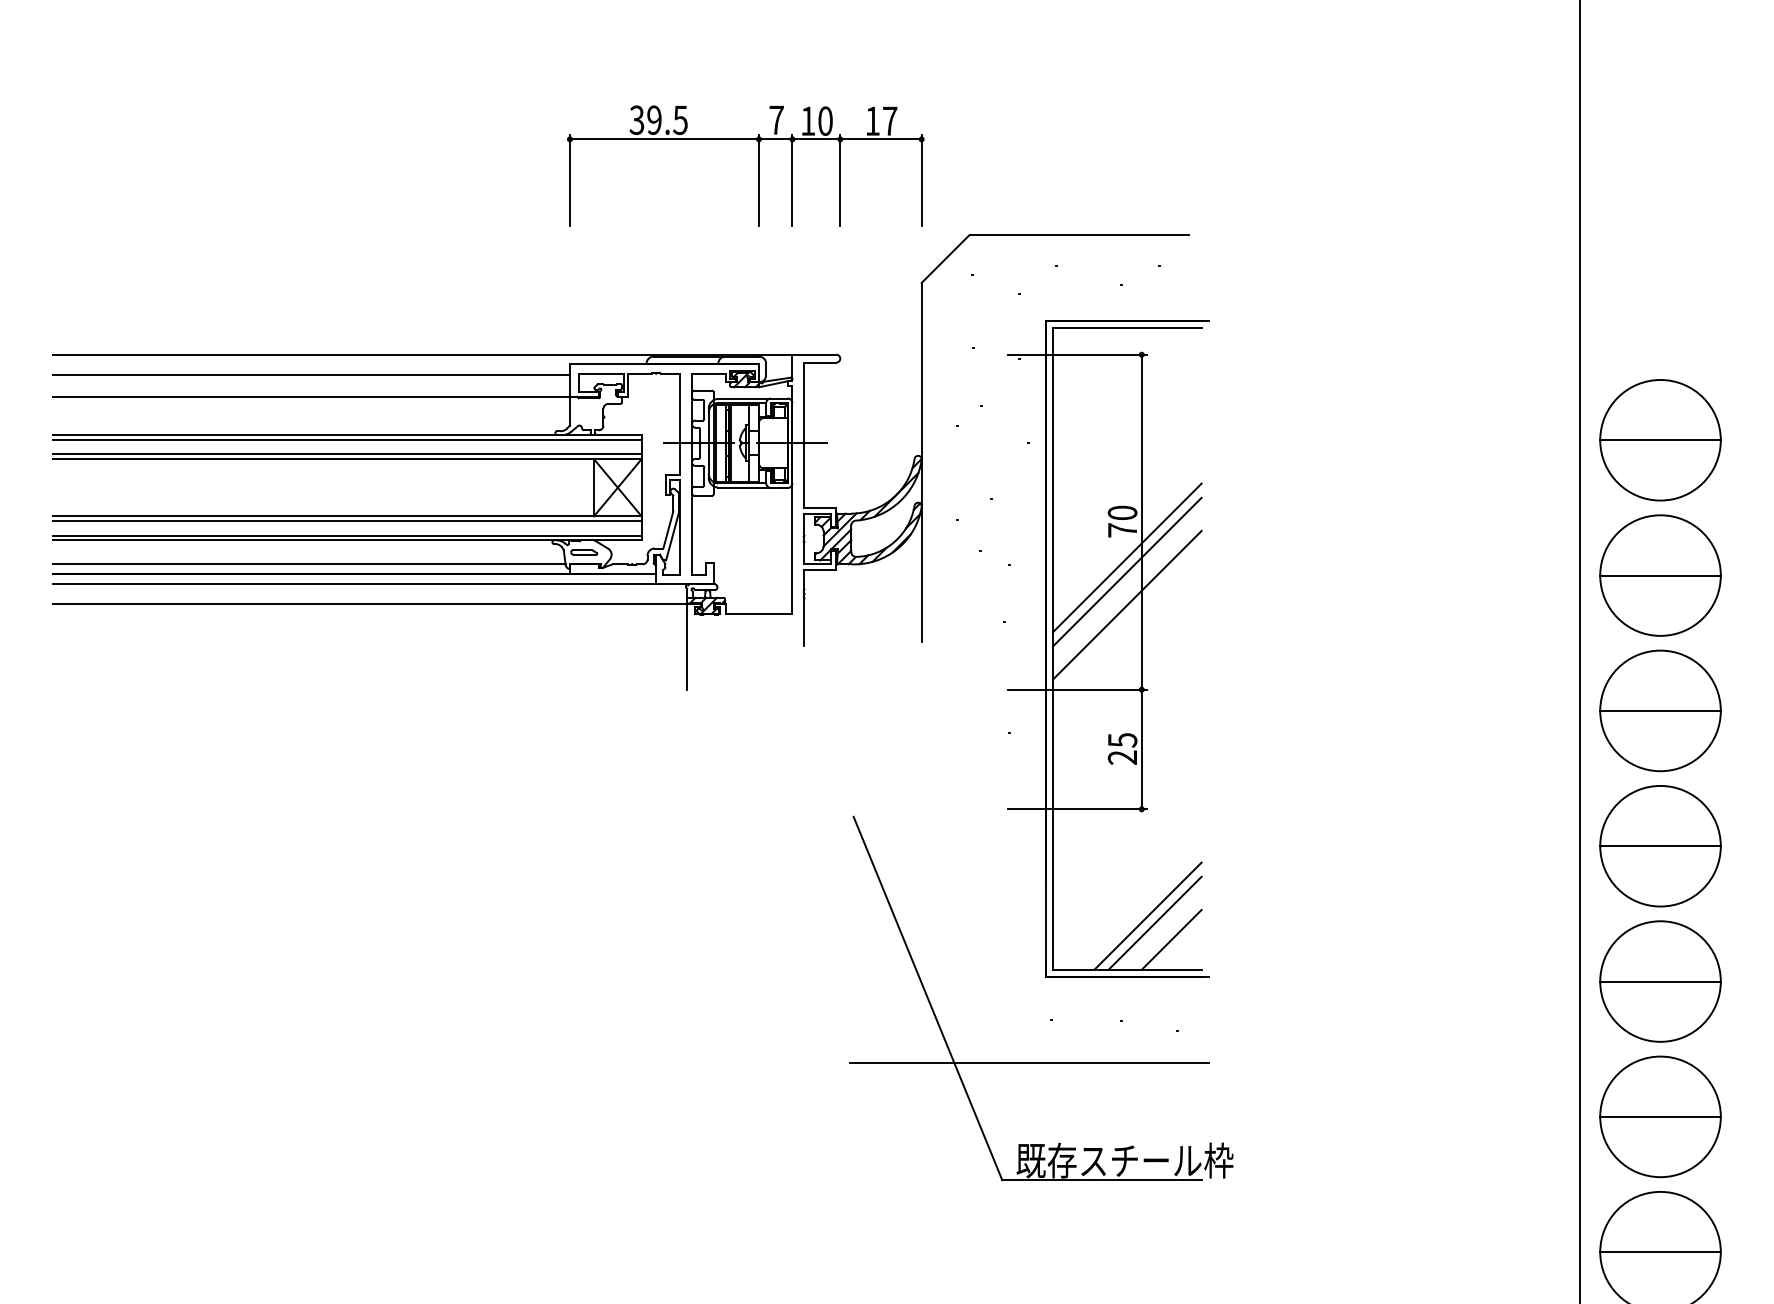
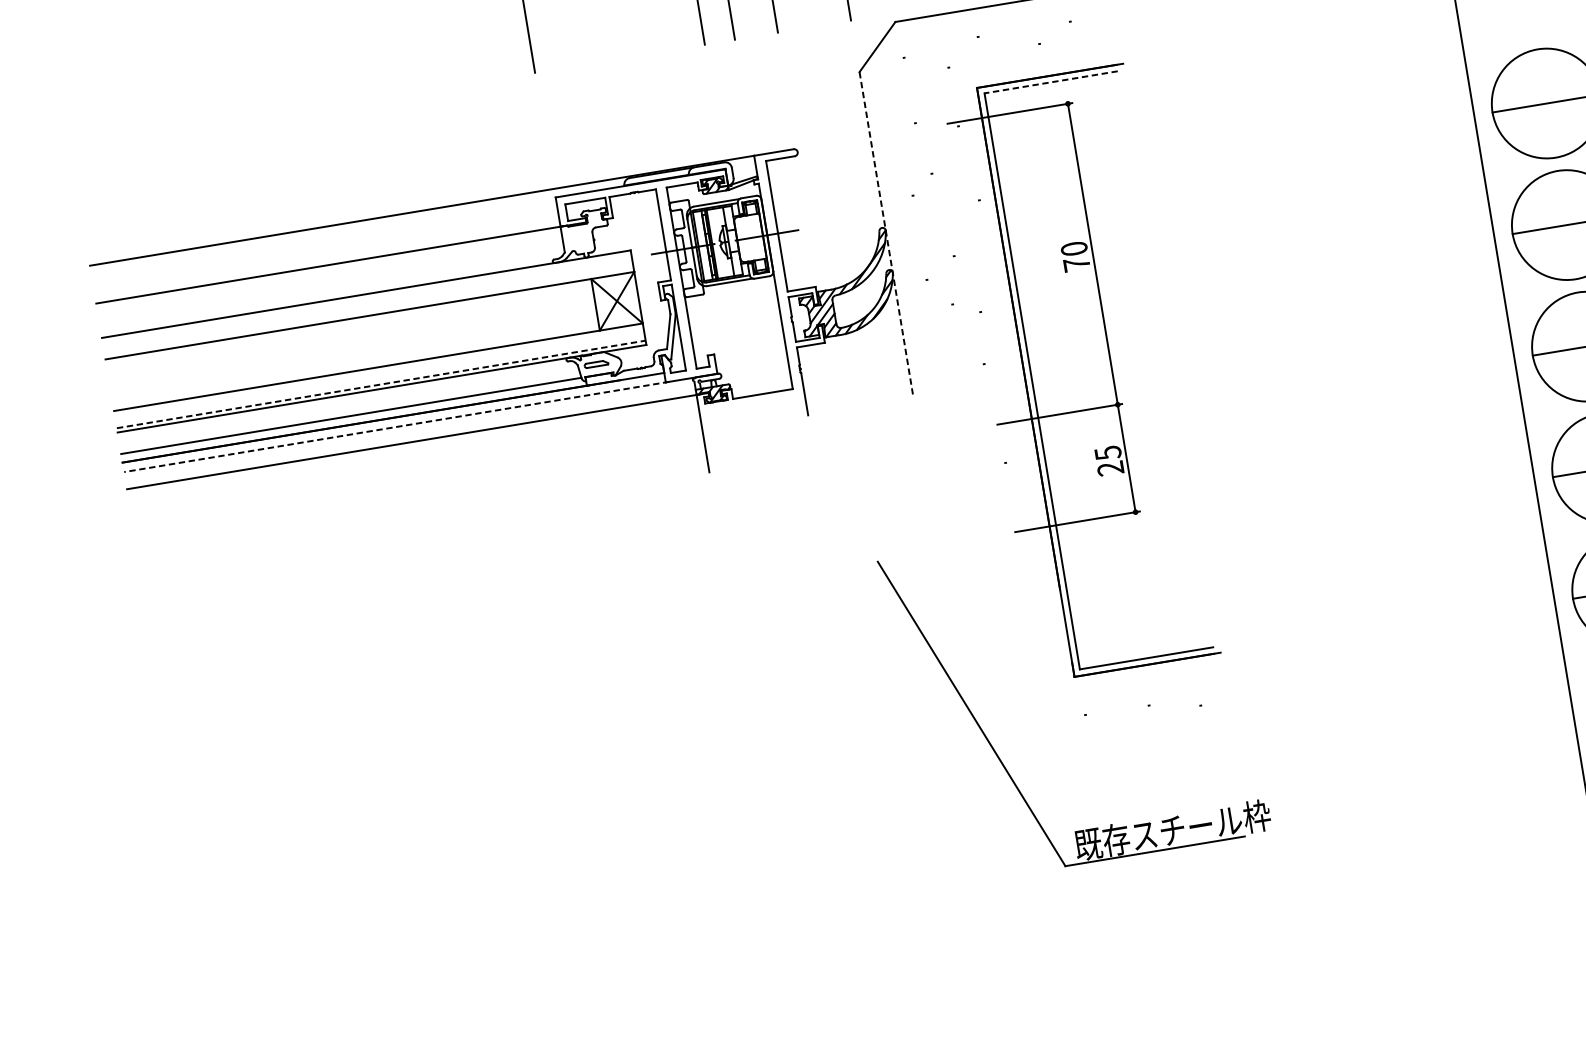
line: (1126, 328) -> (1050, 82), solid -> dashed
line: (311, 374) -> (325, 245), removed
line: (347, 439) -> (367, 298), removed
line: (347, 454) -> (369, 311), removed
line: (921, 462) -> (886, 233), solid -> dashed
line: (347, 521) -> (379, 371), removed
line: (347, 535) -> (381, 384), solid -> dashed
line: (1127, 557) -> (1085, 288), removed
line: (1127, 571) -> (1087, 300), removed
line: (356, 584) -> (396, 427), solid -> dashed
line: (1127, 605) -> (1092, 331), removed
line: (1147, 915) -> (1156, 606), removed
line: (1154, 922) -> (1163, 612), removed
line: (1171, 939) -> (1181, 624), removed
line: (1028, 1062) -> (1071, 756), removed

